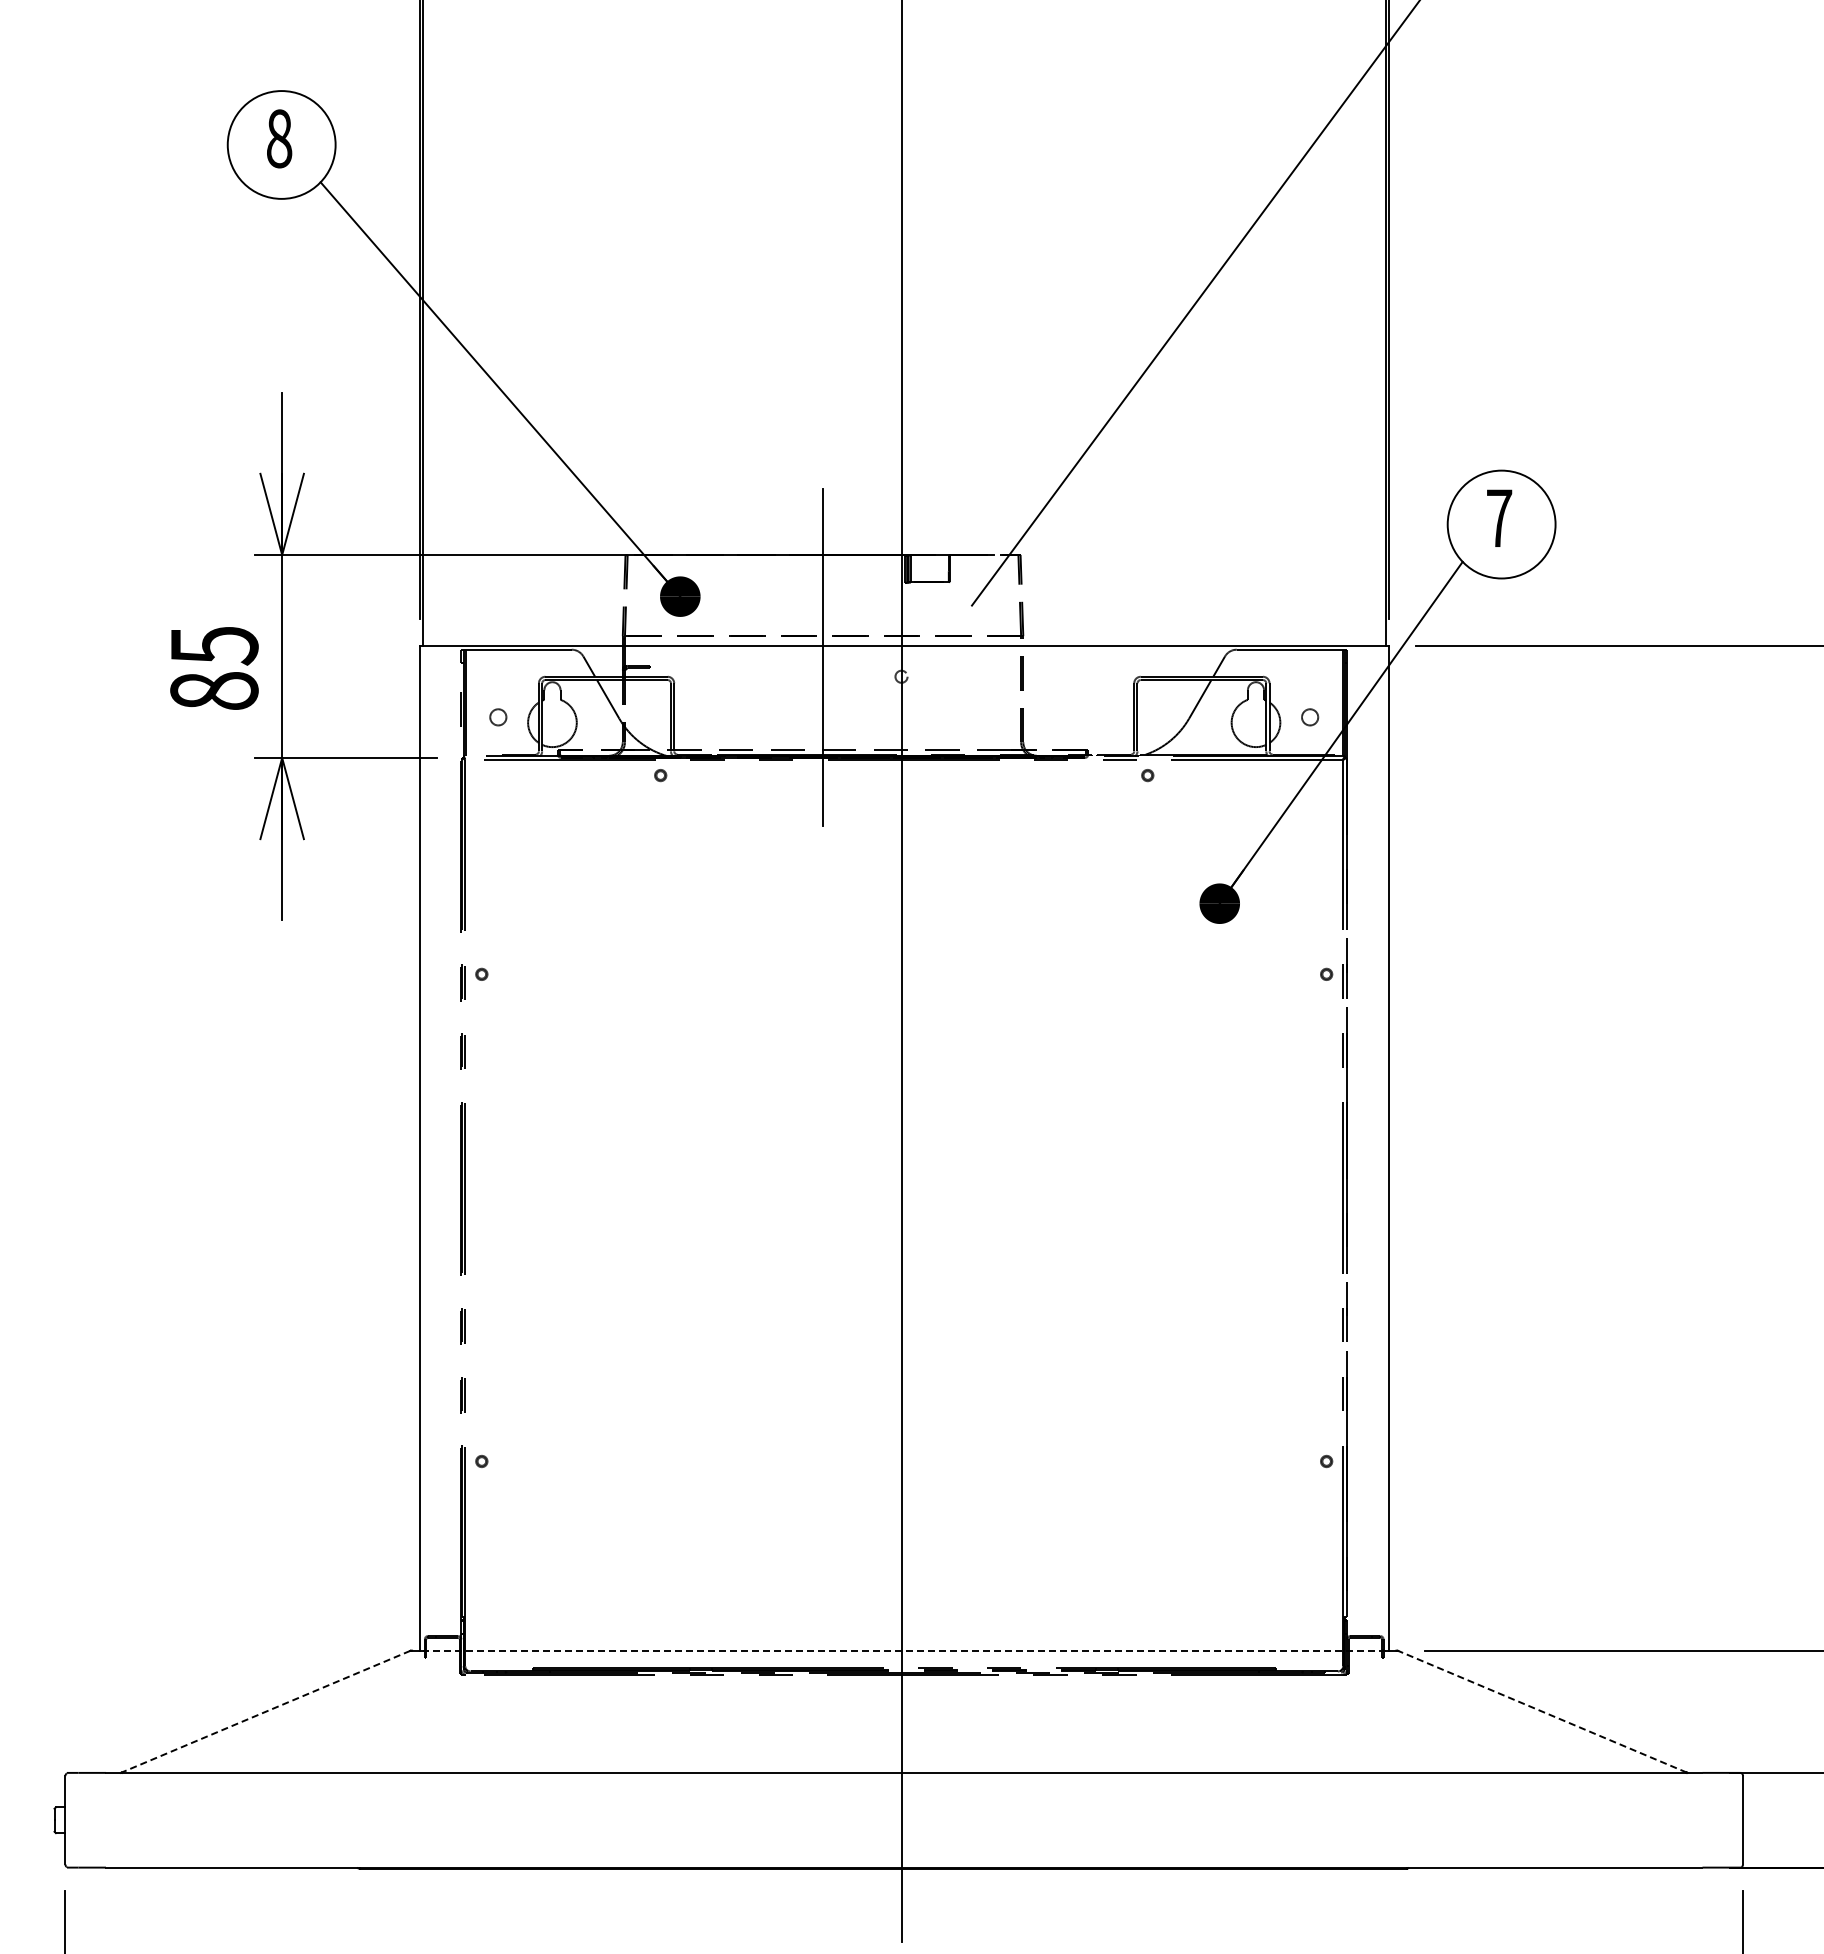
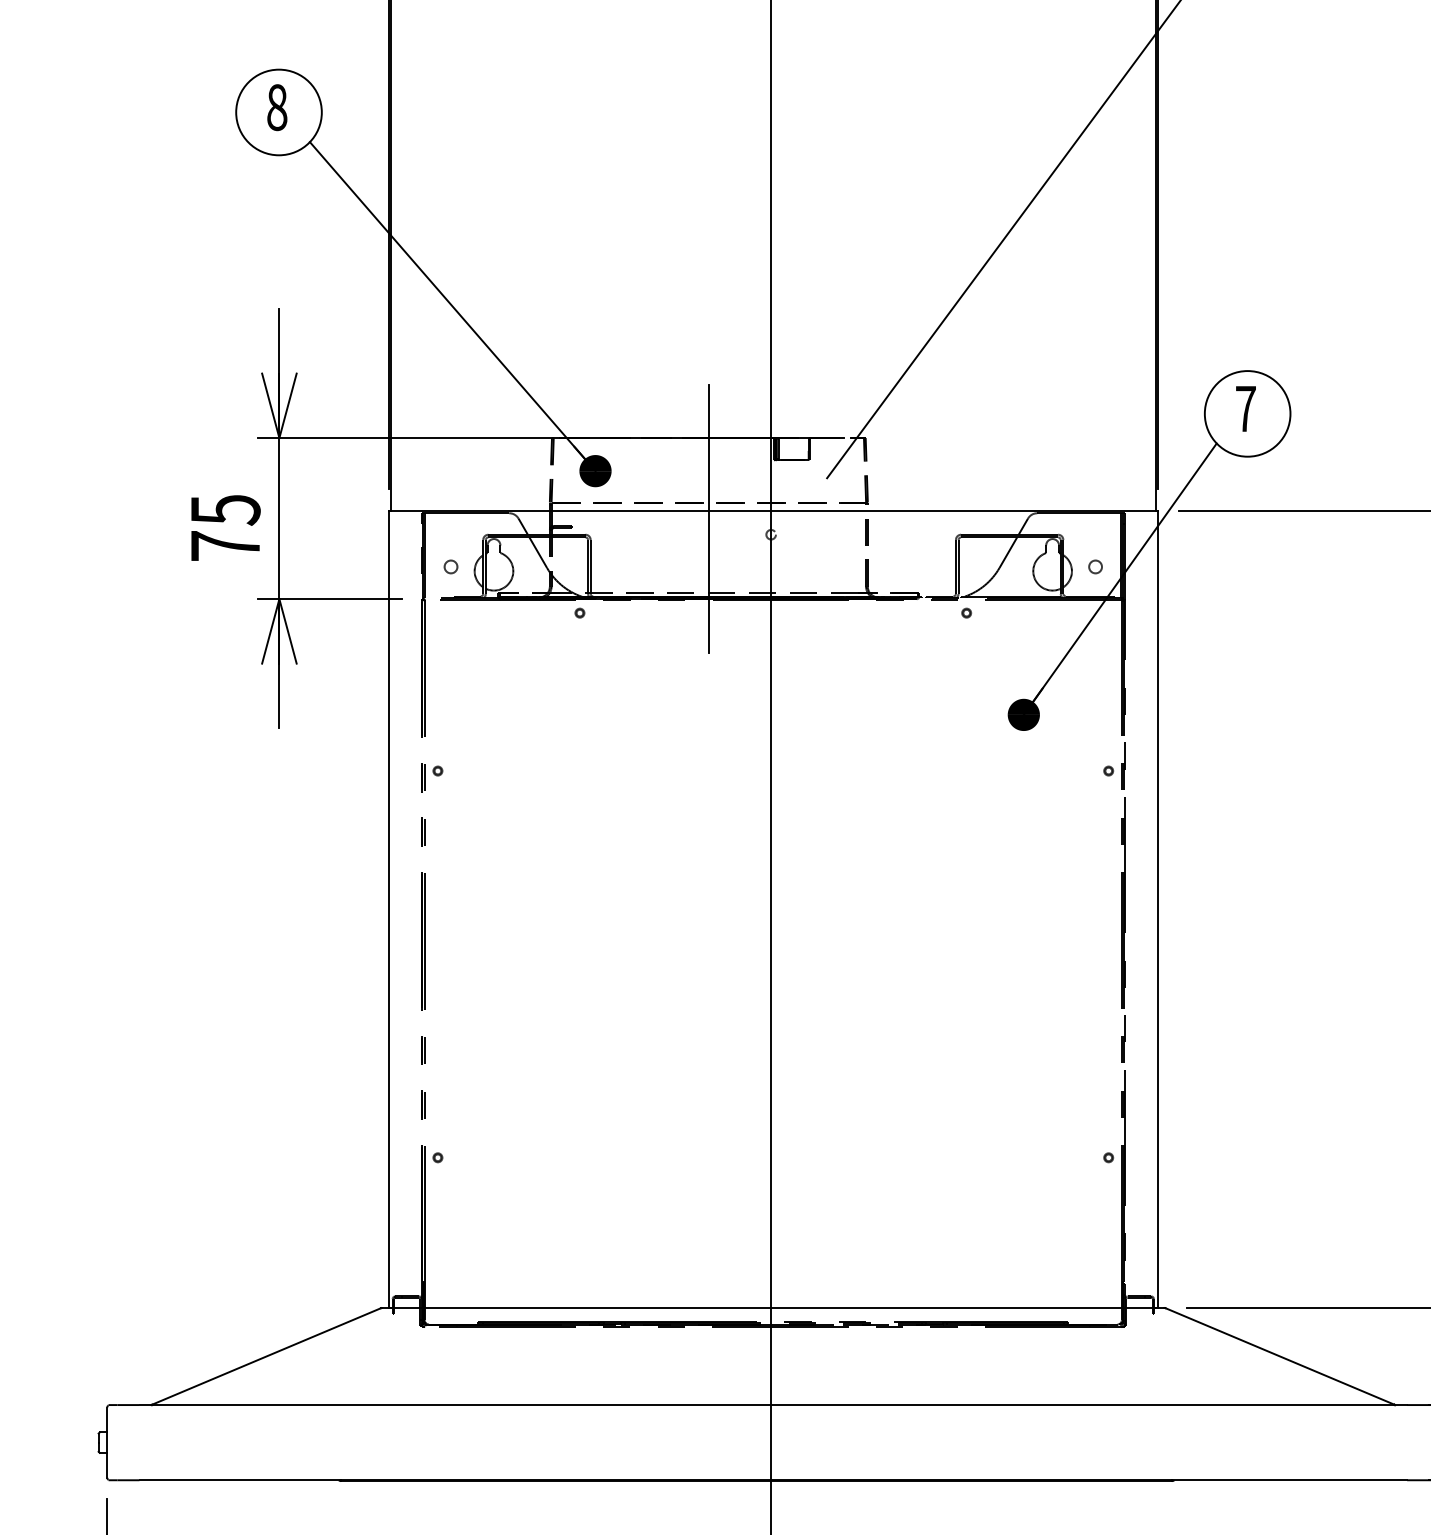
text: (214, 690) -> (225, 545), 85 -> 75
line: (904, 1650) -> (773, 1307), dashed -> solid
line: (265, 1711) -> (266, 1356), dashed -> solid
line: (1542, 1711) -> (1280, 1356), dashed -> solid

